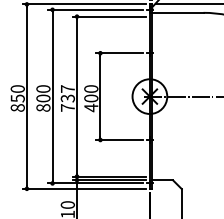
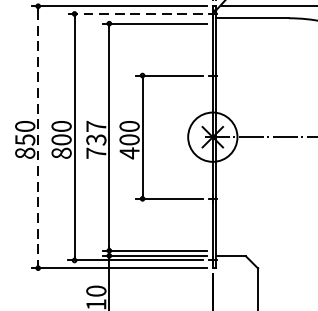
line: (95, 9) -> (135, 13), solid -> dashed
line: (26, 96) -> (37, 137), solid -> dashed

